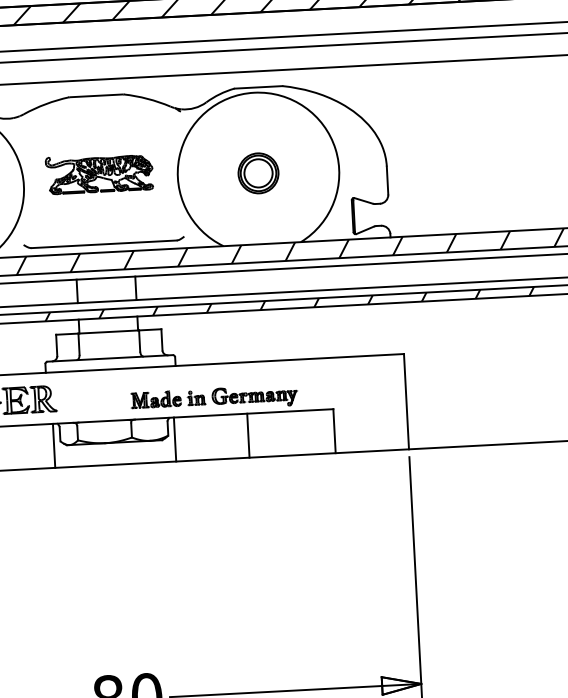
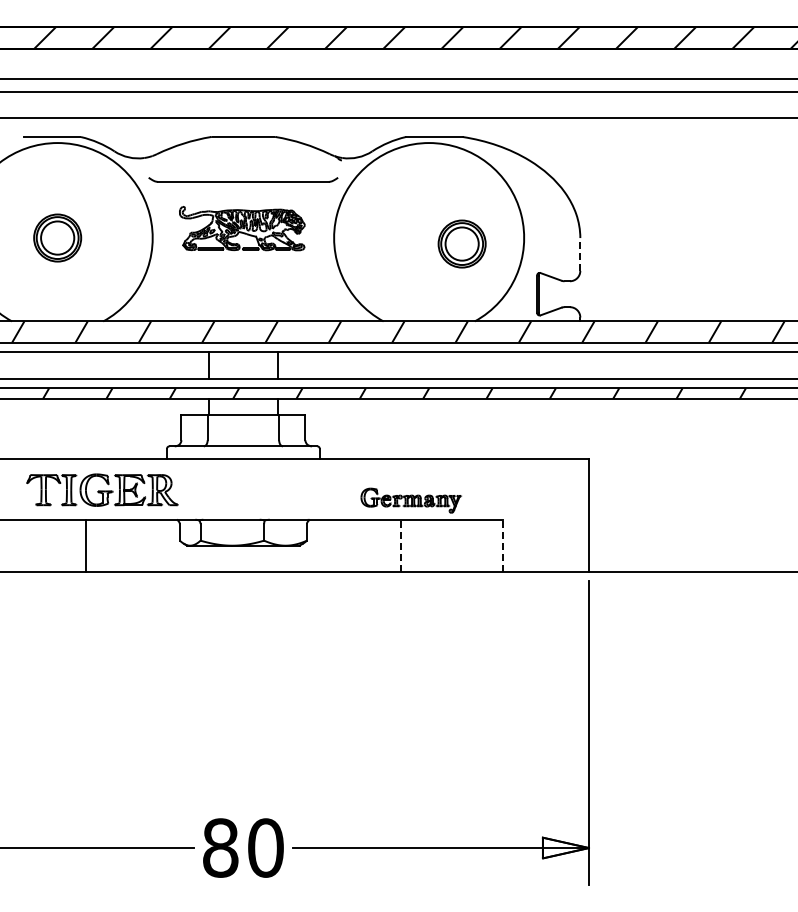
part: (257, 172) -> (461, 243), moved
line: (387, 179) -> (580, 253), solid -> dashed
part: (104, 242) -> (243, 179), moved
part: (167, 398) -> (308, 497), removed
line: (334, 431) -> (502, 545), solid -> dashed
line: (248, 435) -> (401, 545), solid -> dashed
line: (174, 439) -> (314, 545), removed
line: (54, 445) -> (172, 545), removed

